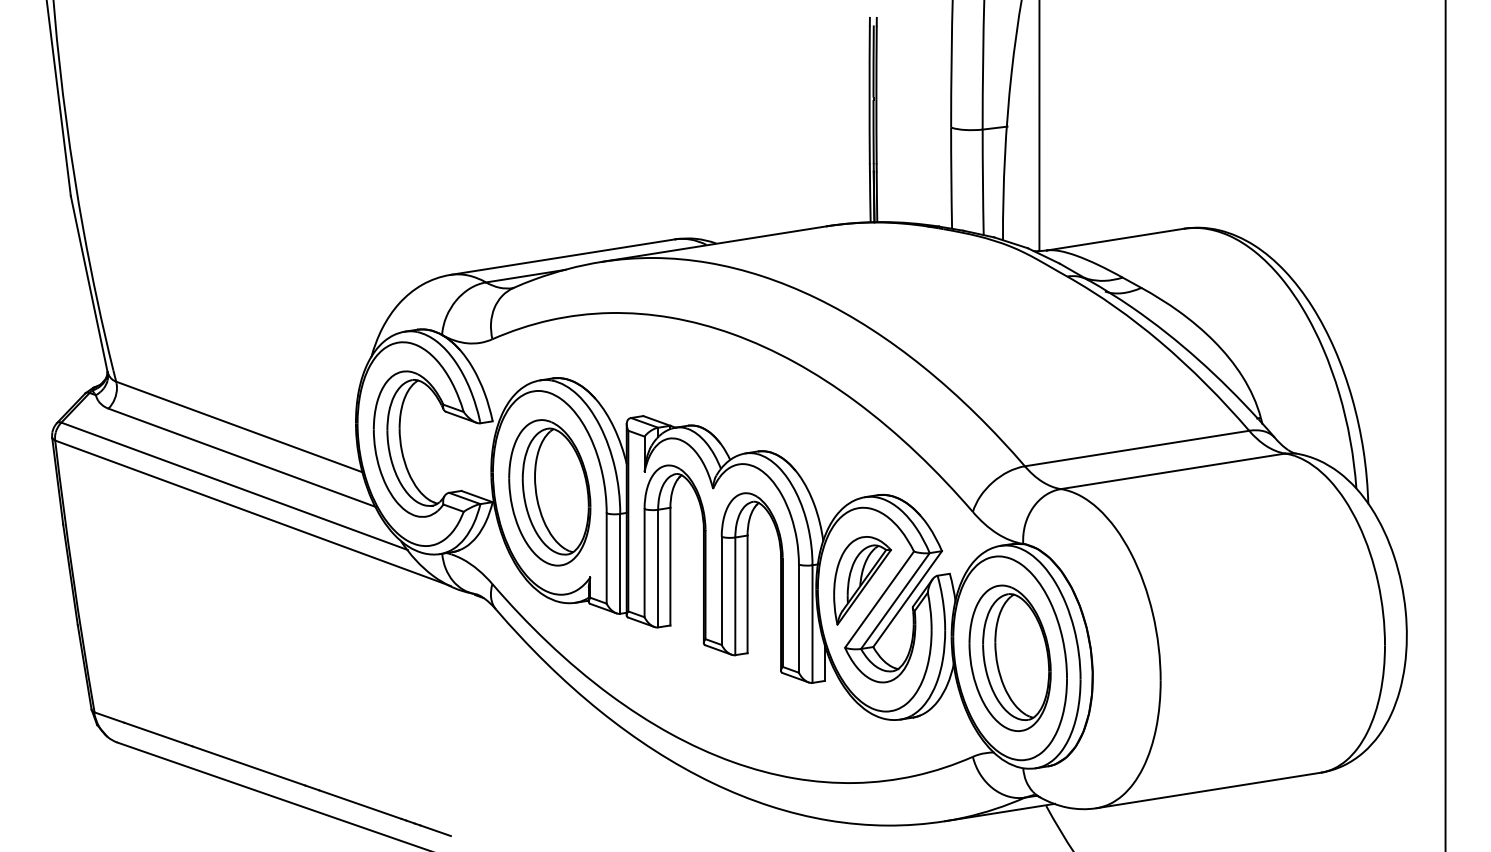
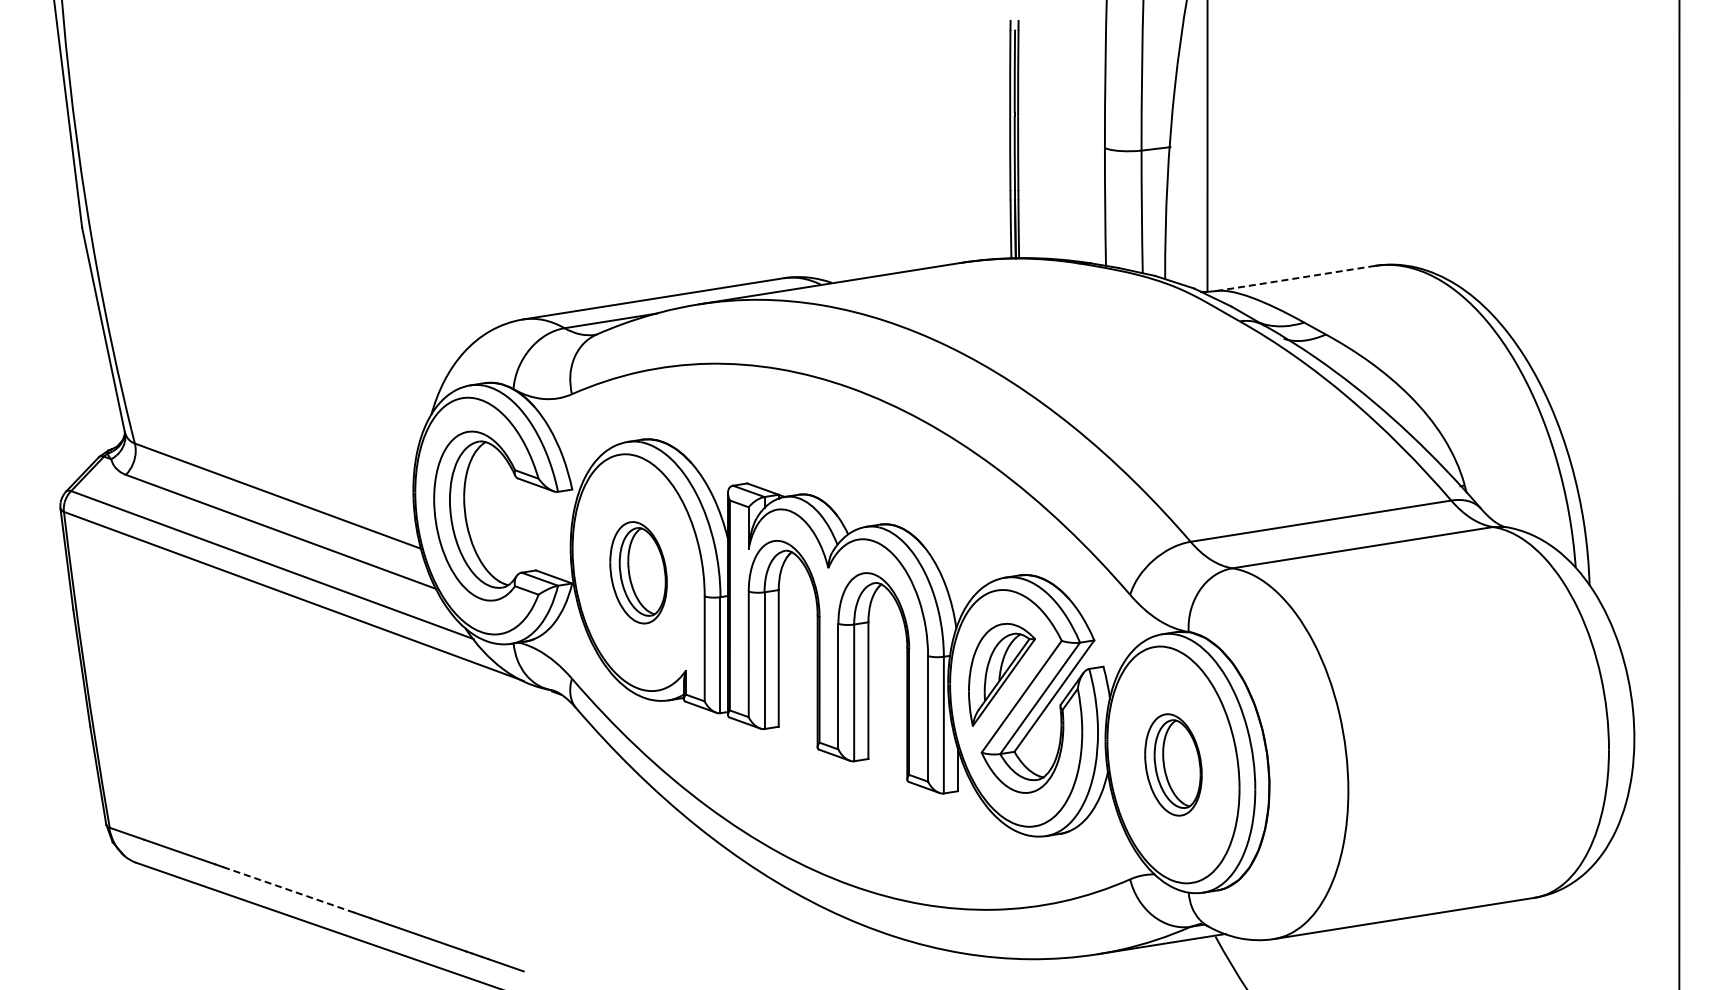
line: (1115, 239) -> (1295, 278), solid -> dashed
part: (549, 492) -> (638, 572), size x0.6
part: (1010, 657) -> (1173, 764), size x0.6
line: (248, 765) -> (288, 889), solid -> dashed

